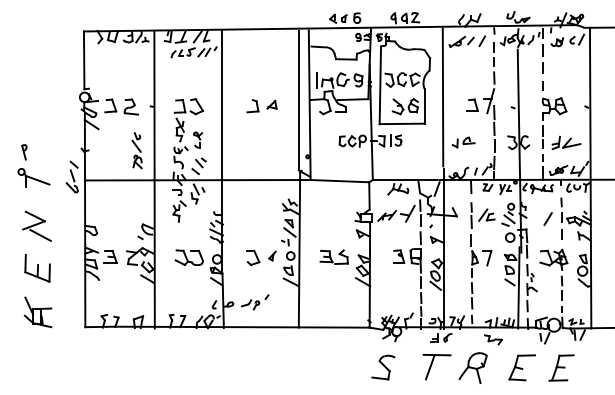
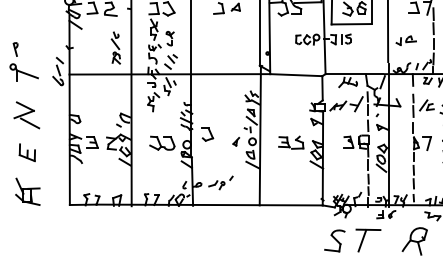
part: (253, 257) -> (207, 134), moved
part: (37, 268) -> (27, 152), size x0.7
part: (436, 367) -> (367, 240), moved

